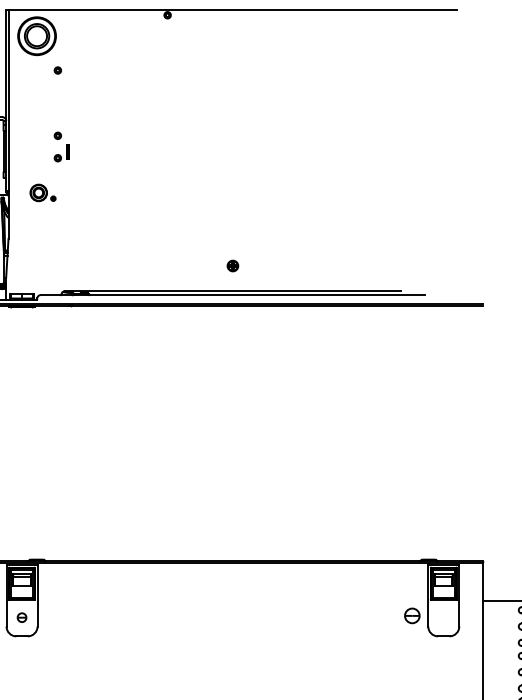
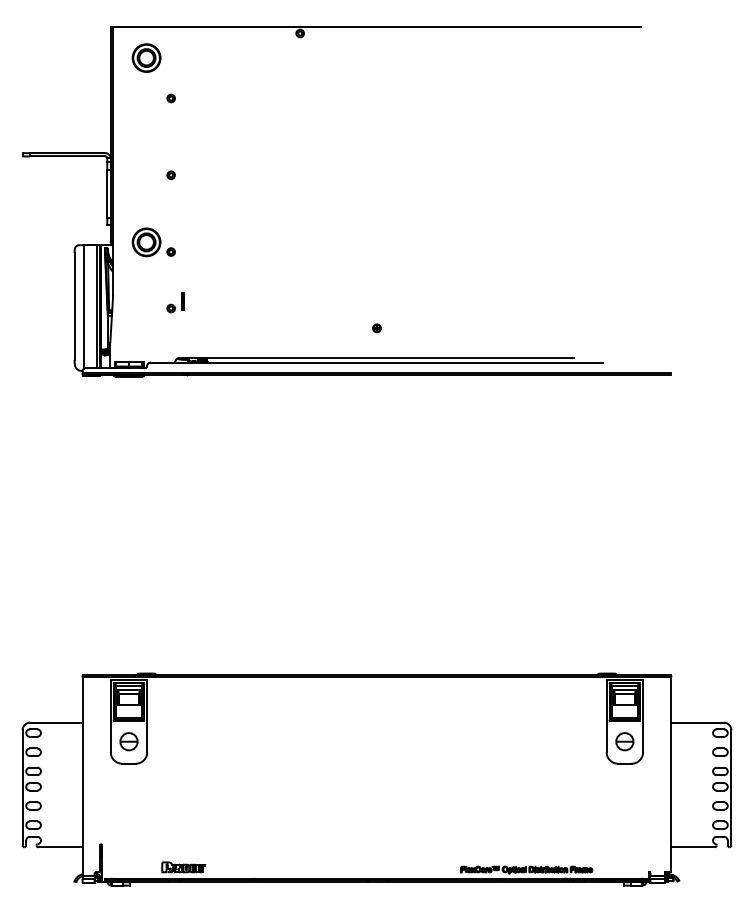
part: (36, 35) -> (146, 57), size x0.62
part: (61, 153) -> (175, 302), moved
part: (42, 193) -> (153, 242), size x1.43
part: (232, 266) -> (376, 328), size x0.62
part: (411, 615) -> (624, 741), moved
part: (21, 617) -> (128, 741), size x1.67

